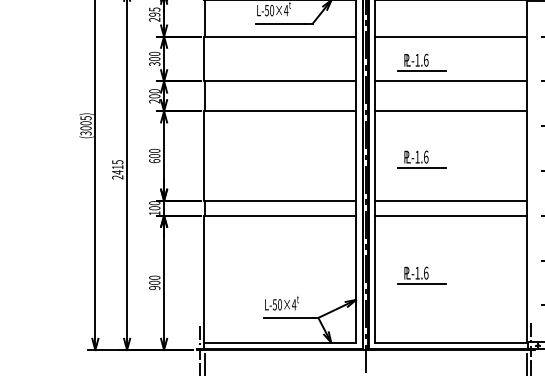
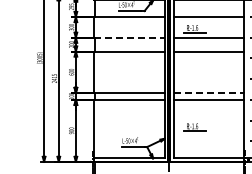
line: (282, 80) -> (130, 37), solid -> dashed
part: (420, 158) -> (194, 73), removed
line: (453, 199) -> (209, 92), solid -> dashed

